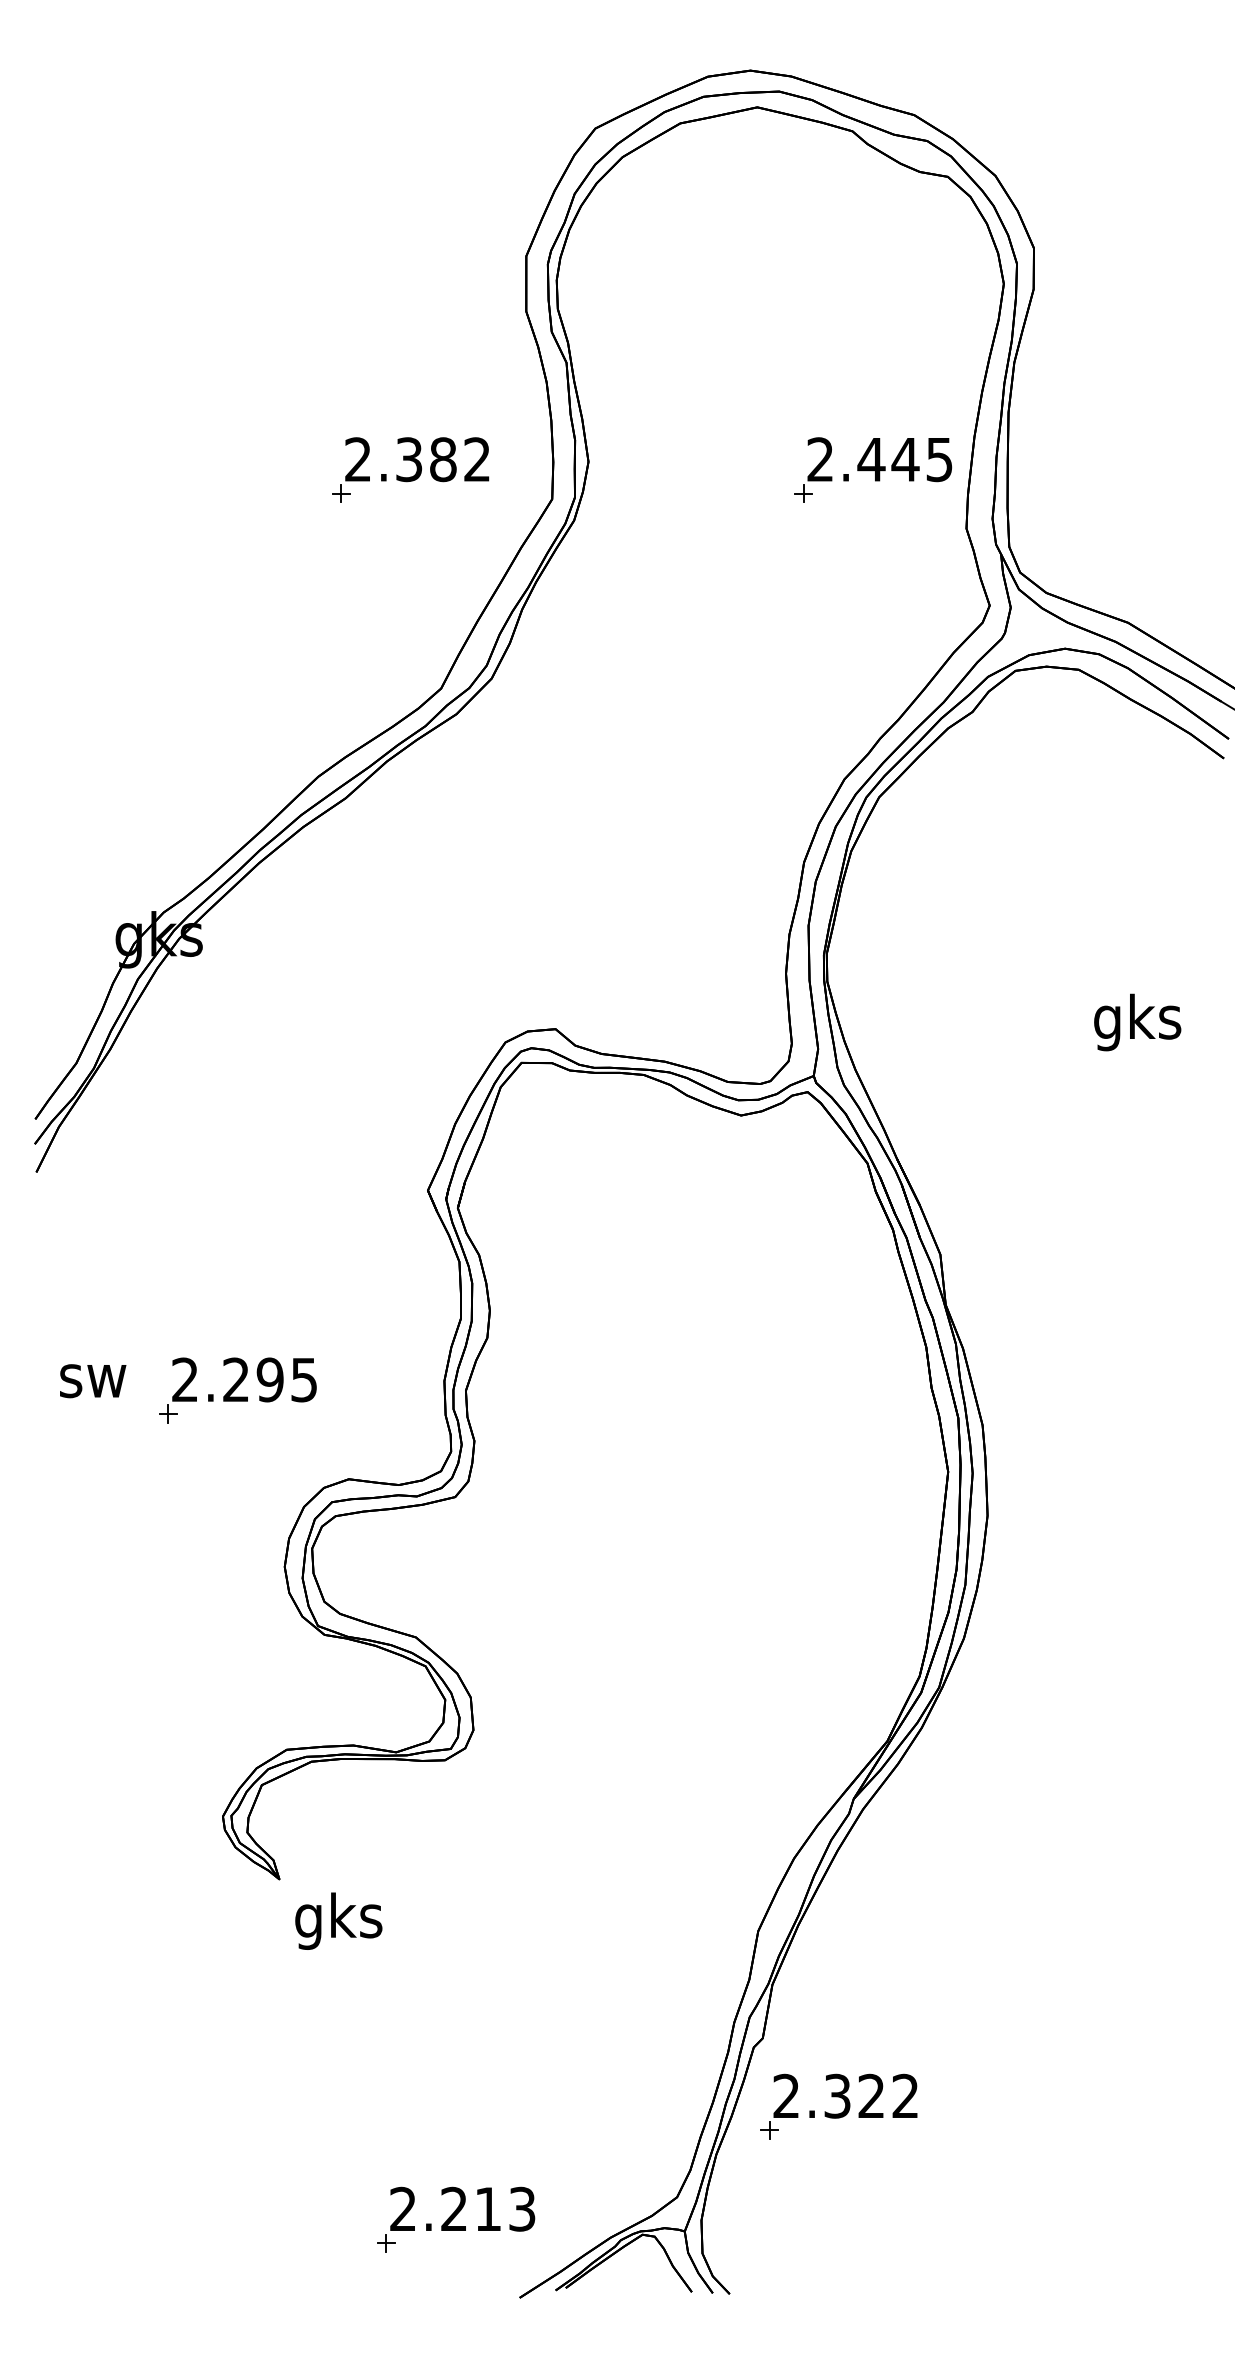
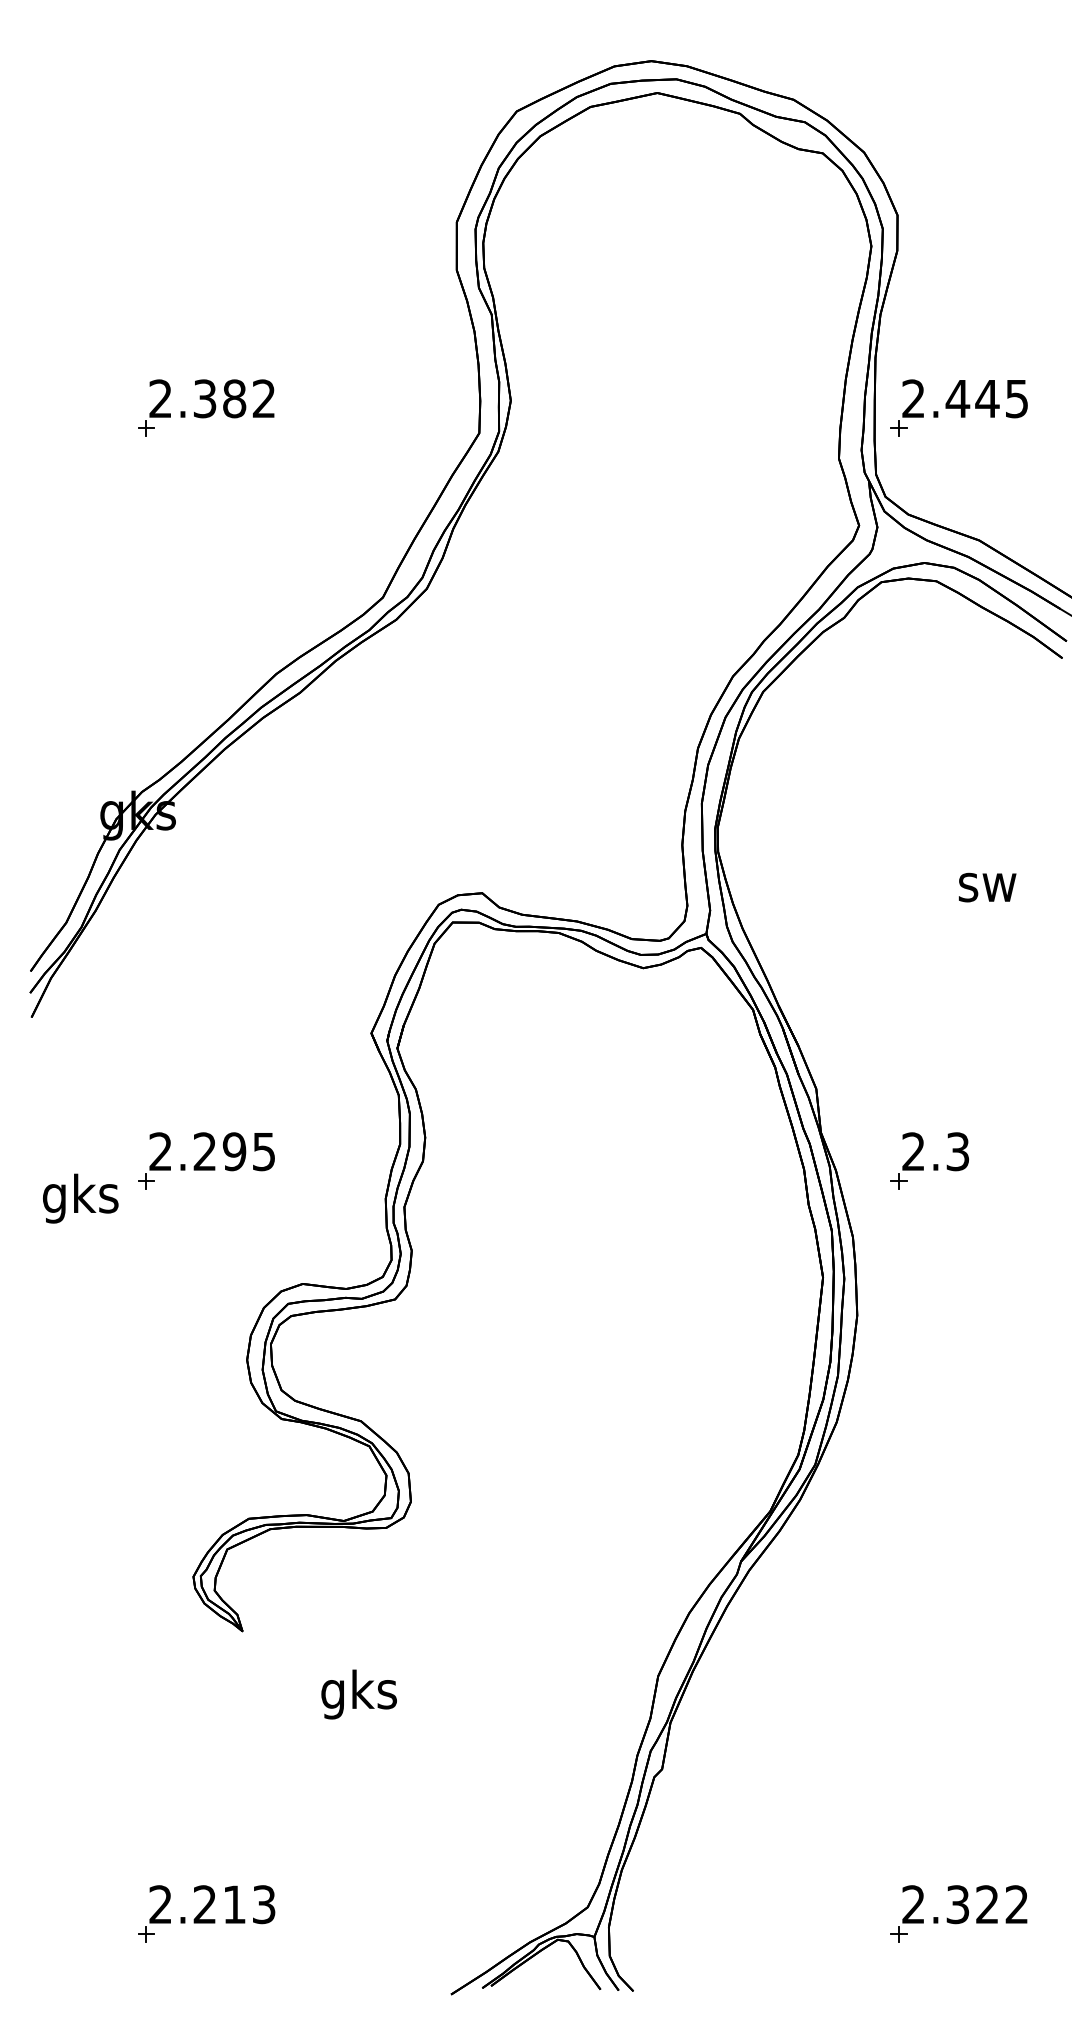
part: (410, 469) -> (206, 407), moved
part: (873, 469) -> (959, 407), moved
text: (1137, 1022) -> (987, 887), gks -> sw
part: (1071, 1337) -> (930, 1160), added
text: (92, 1380) -> (80, 1198), sw -> gks
part: (237, 1390) -> (206, 1160), moved
text: (338, 1920) -> (358, 1693), moved
part: (844, 2108) -> (963, 1915), moved
part: (456, 2219) -> (206, 1913), moved

